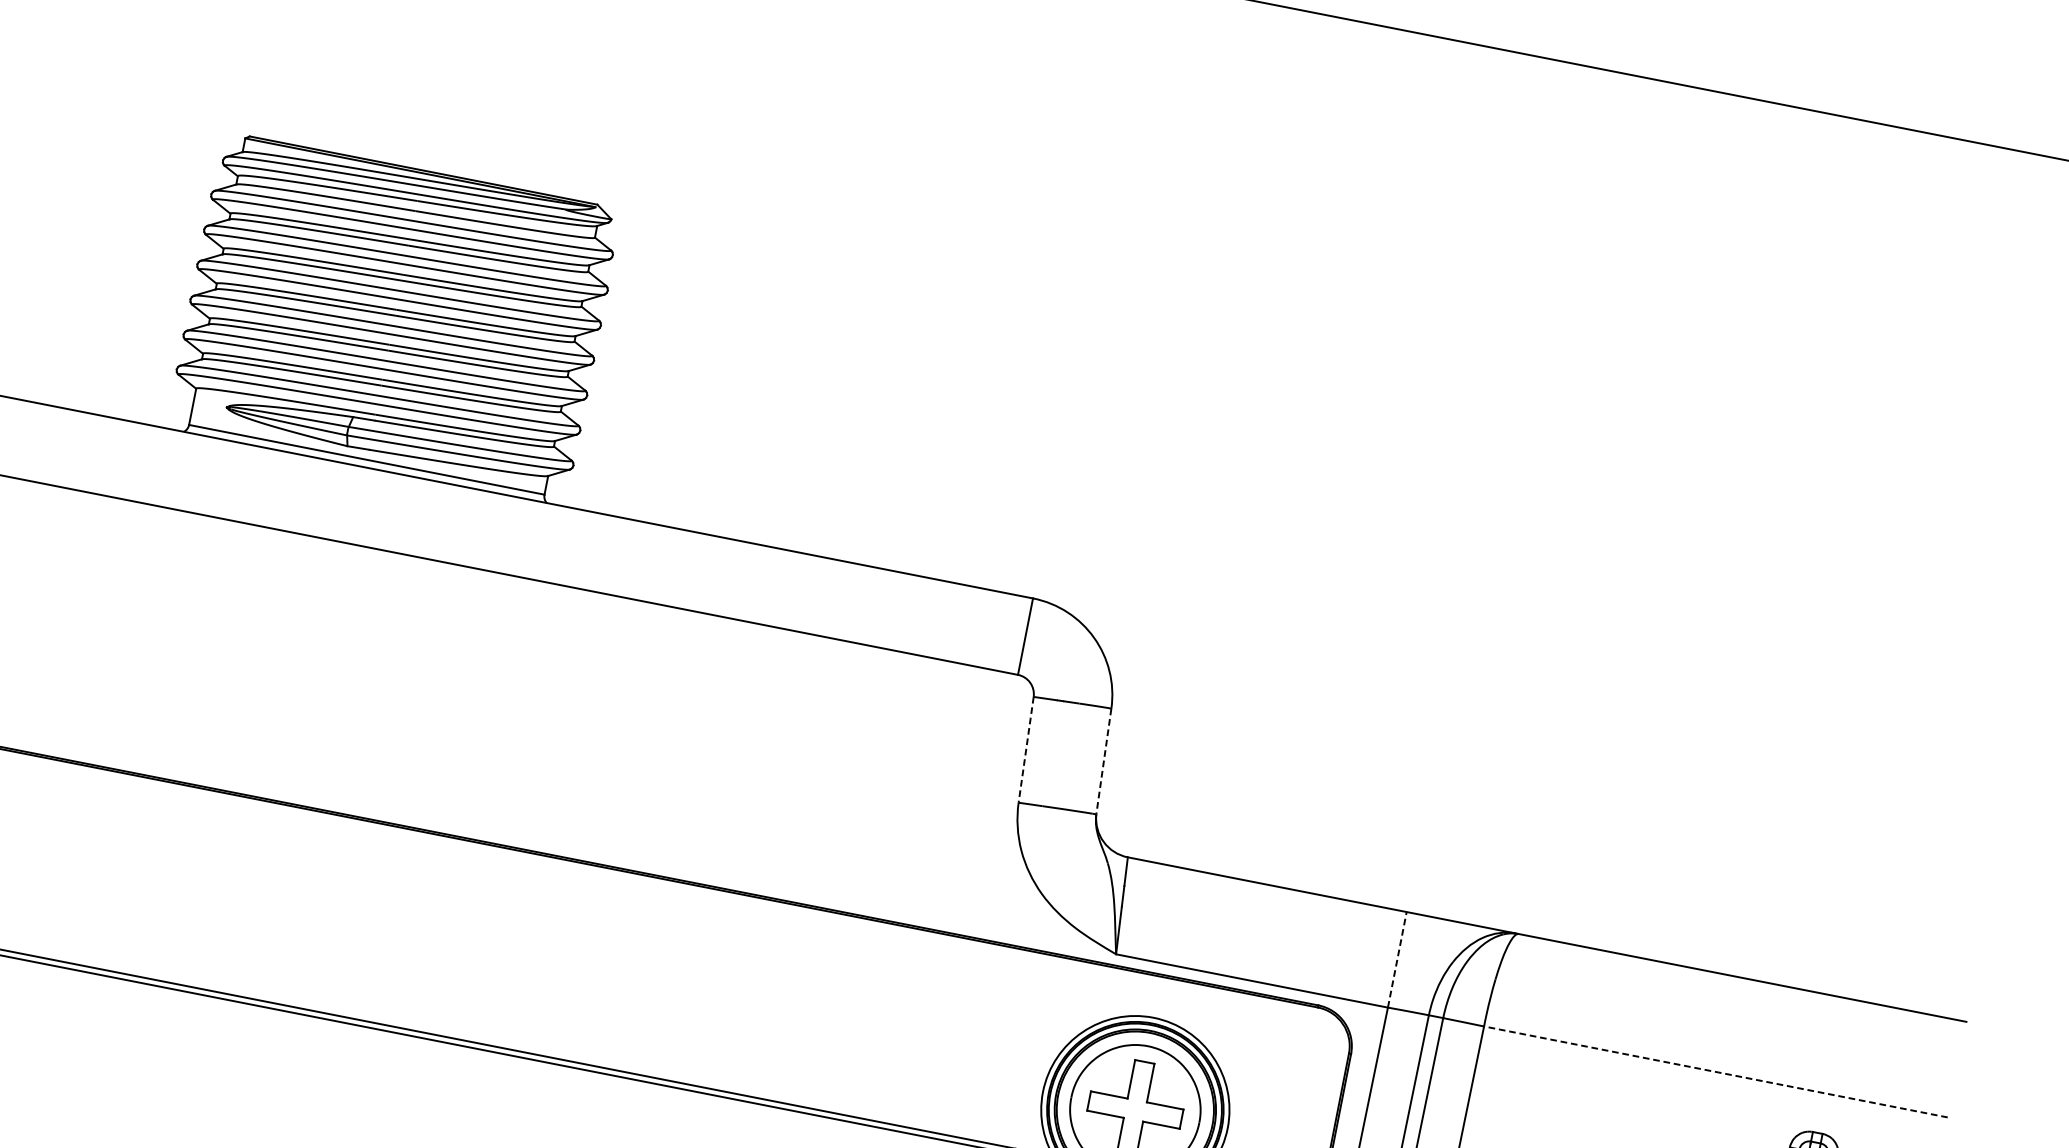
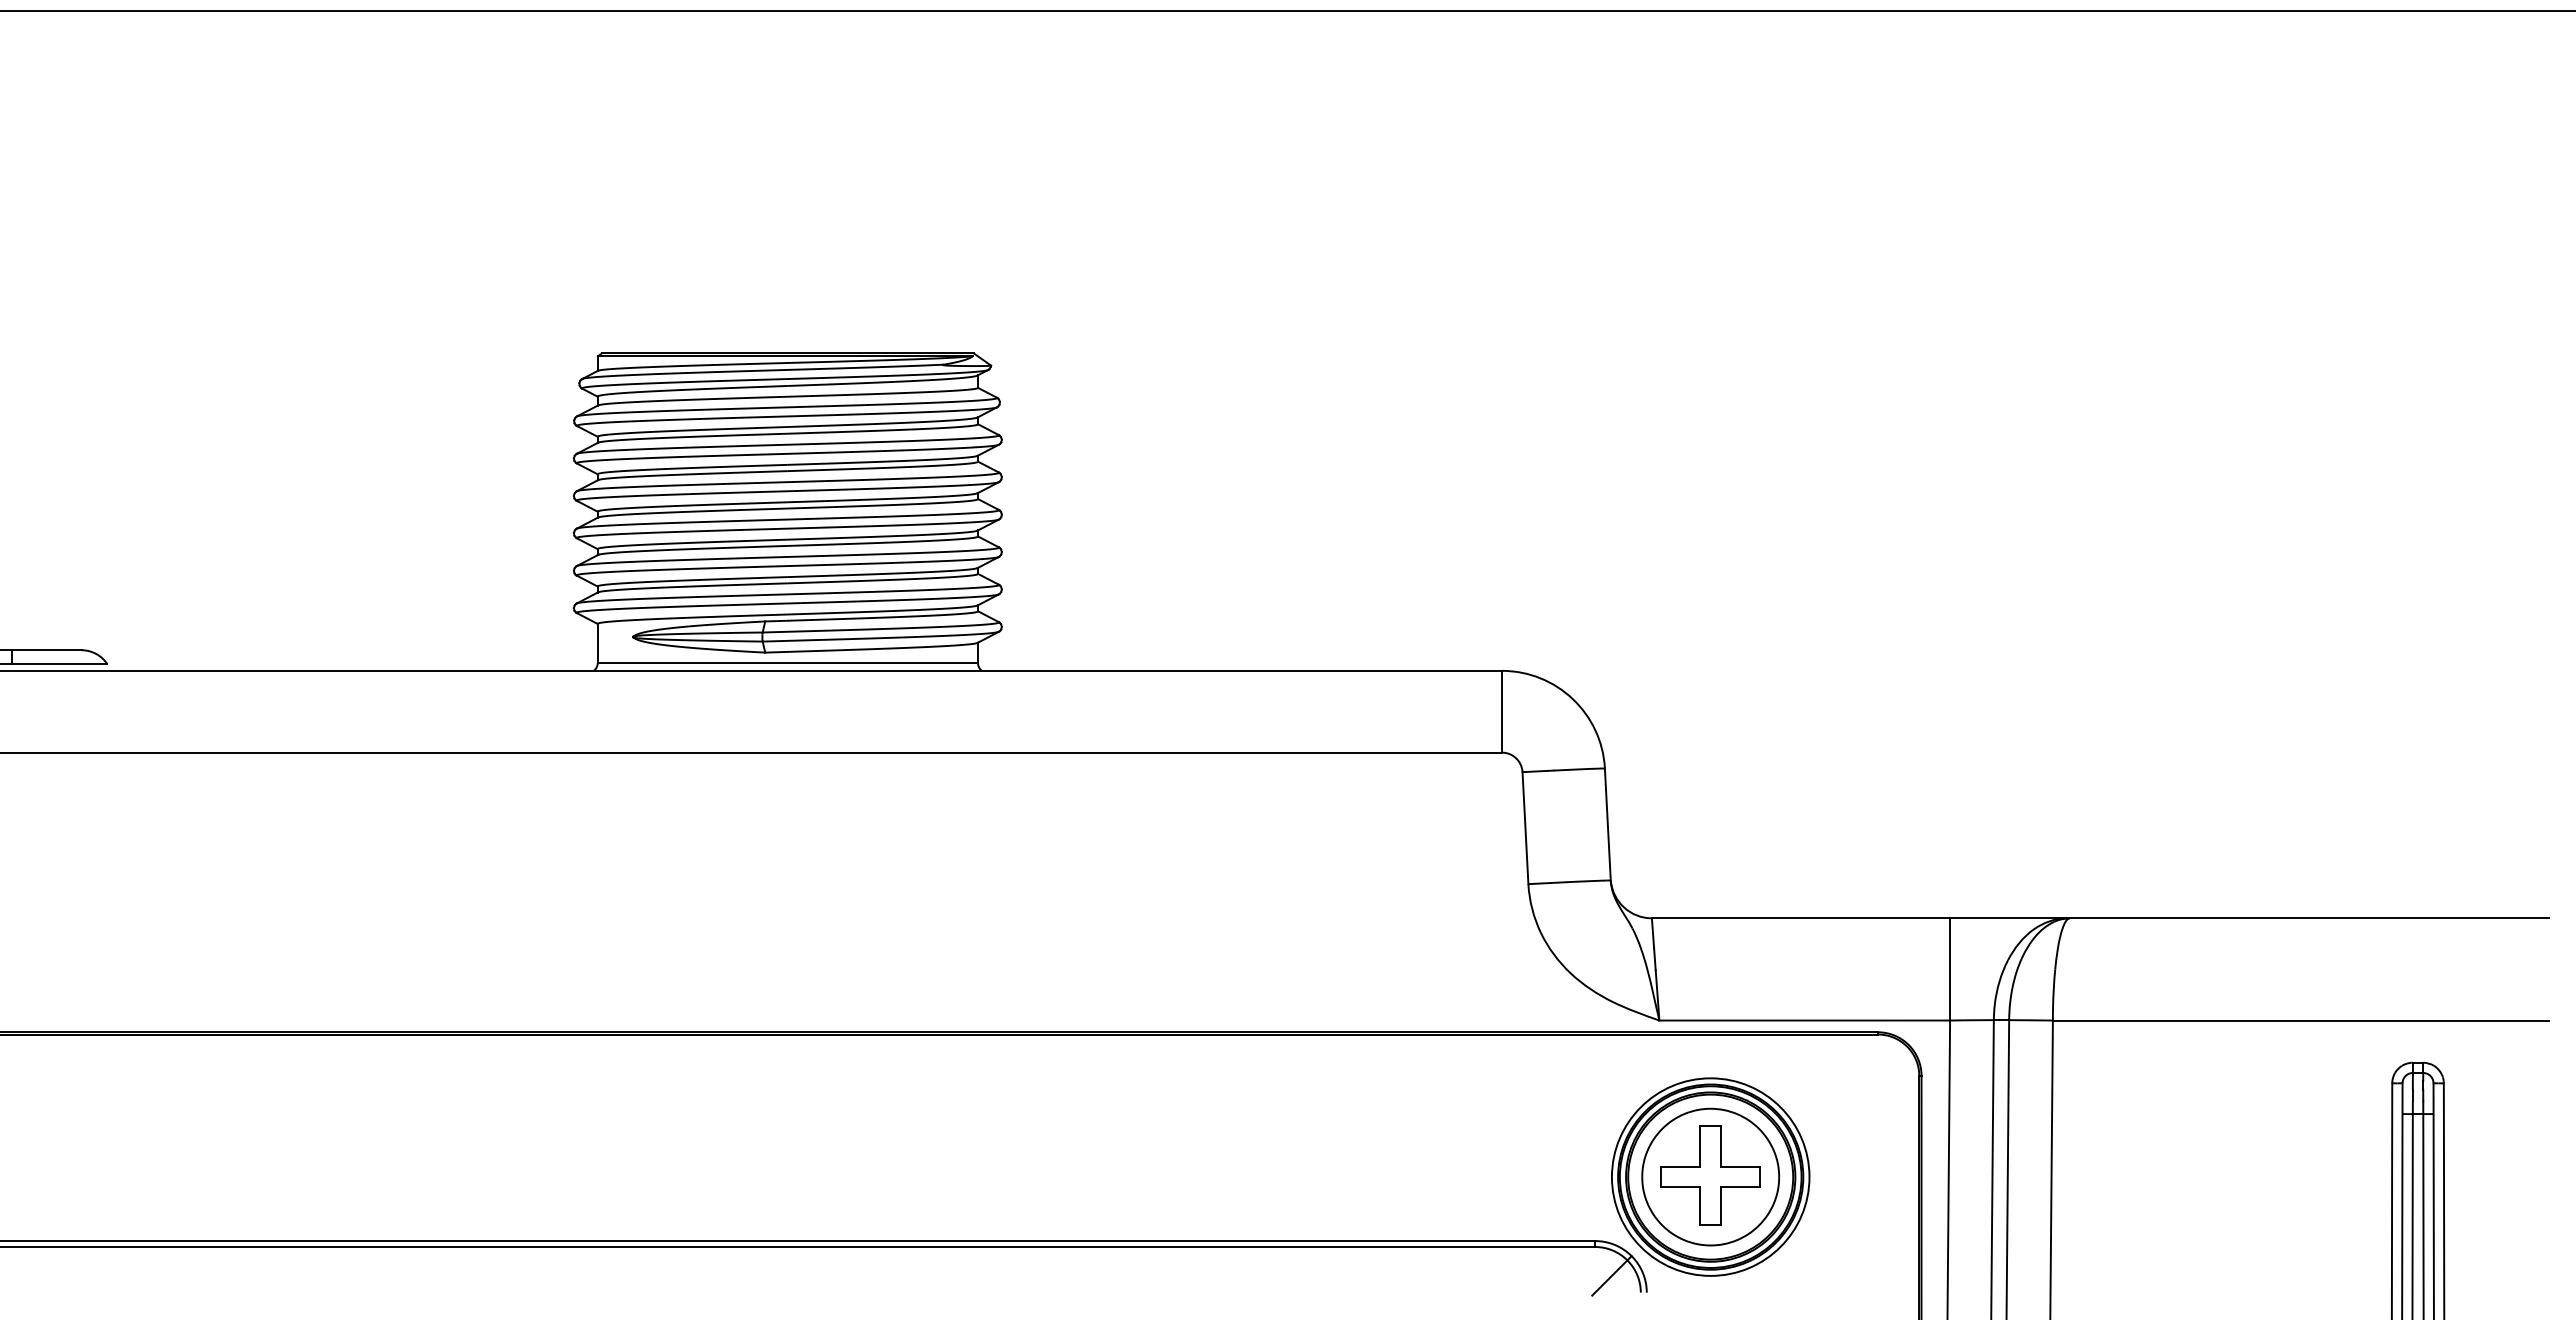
line: (1026, 750) -> (1525, 828), dashed -> solid
line: (1103, 762) -> (1607, 825), dashed -> solid
line: (1397, 959) -> (1950, 968), dashed -> solid
line: (1715, 1071) -> (2300, 1020), dashed -> solid

